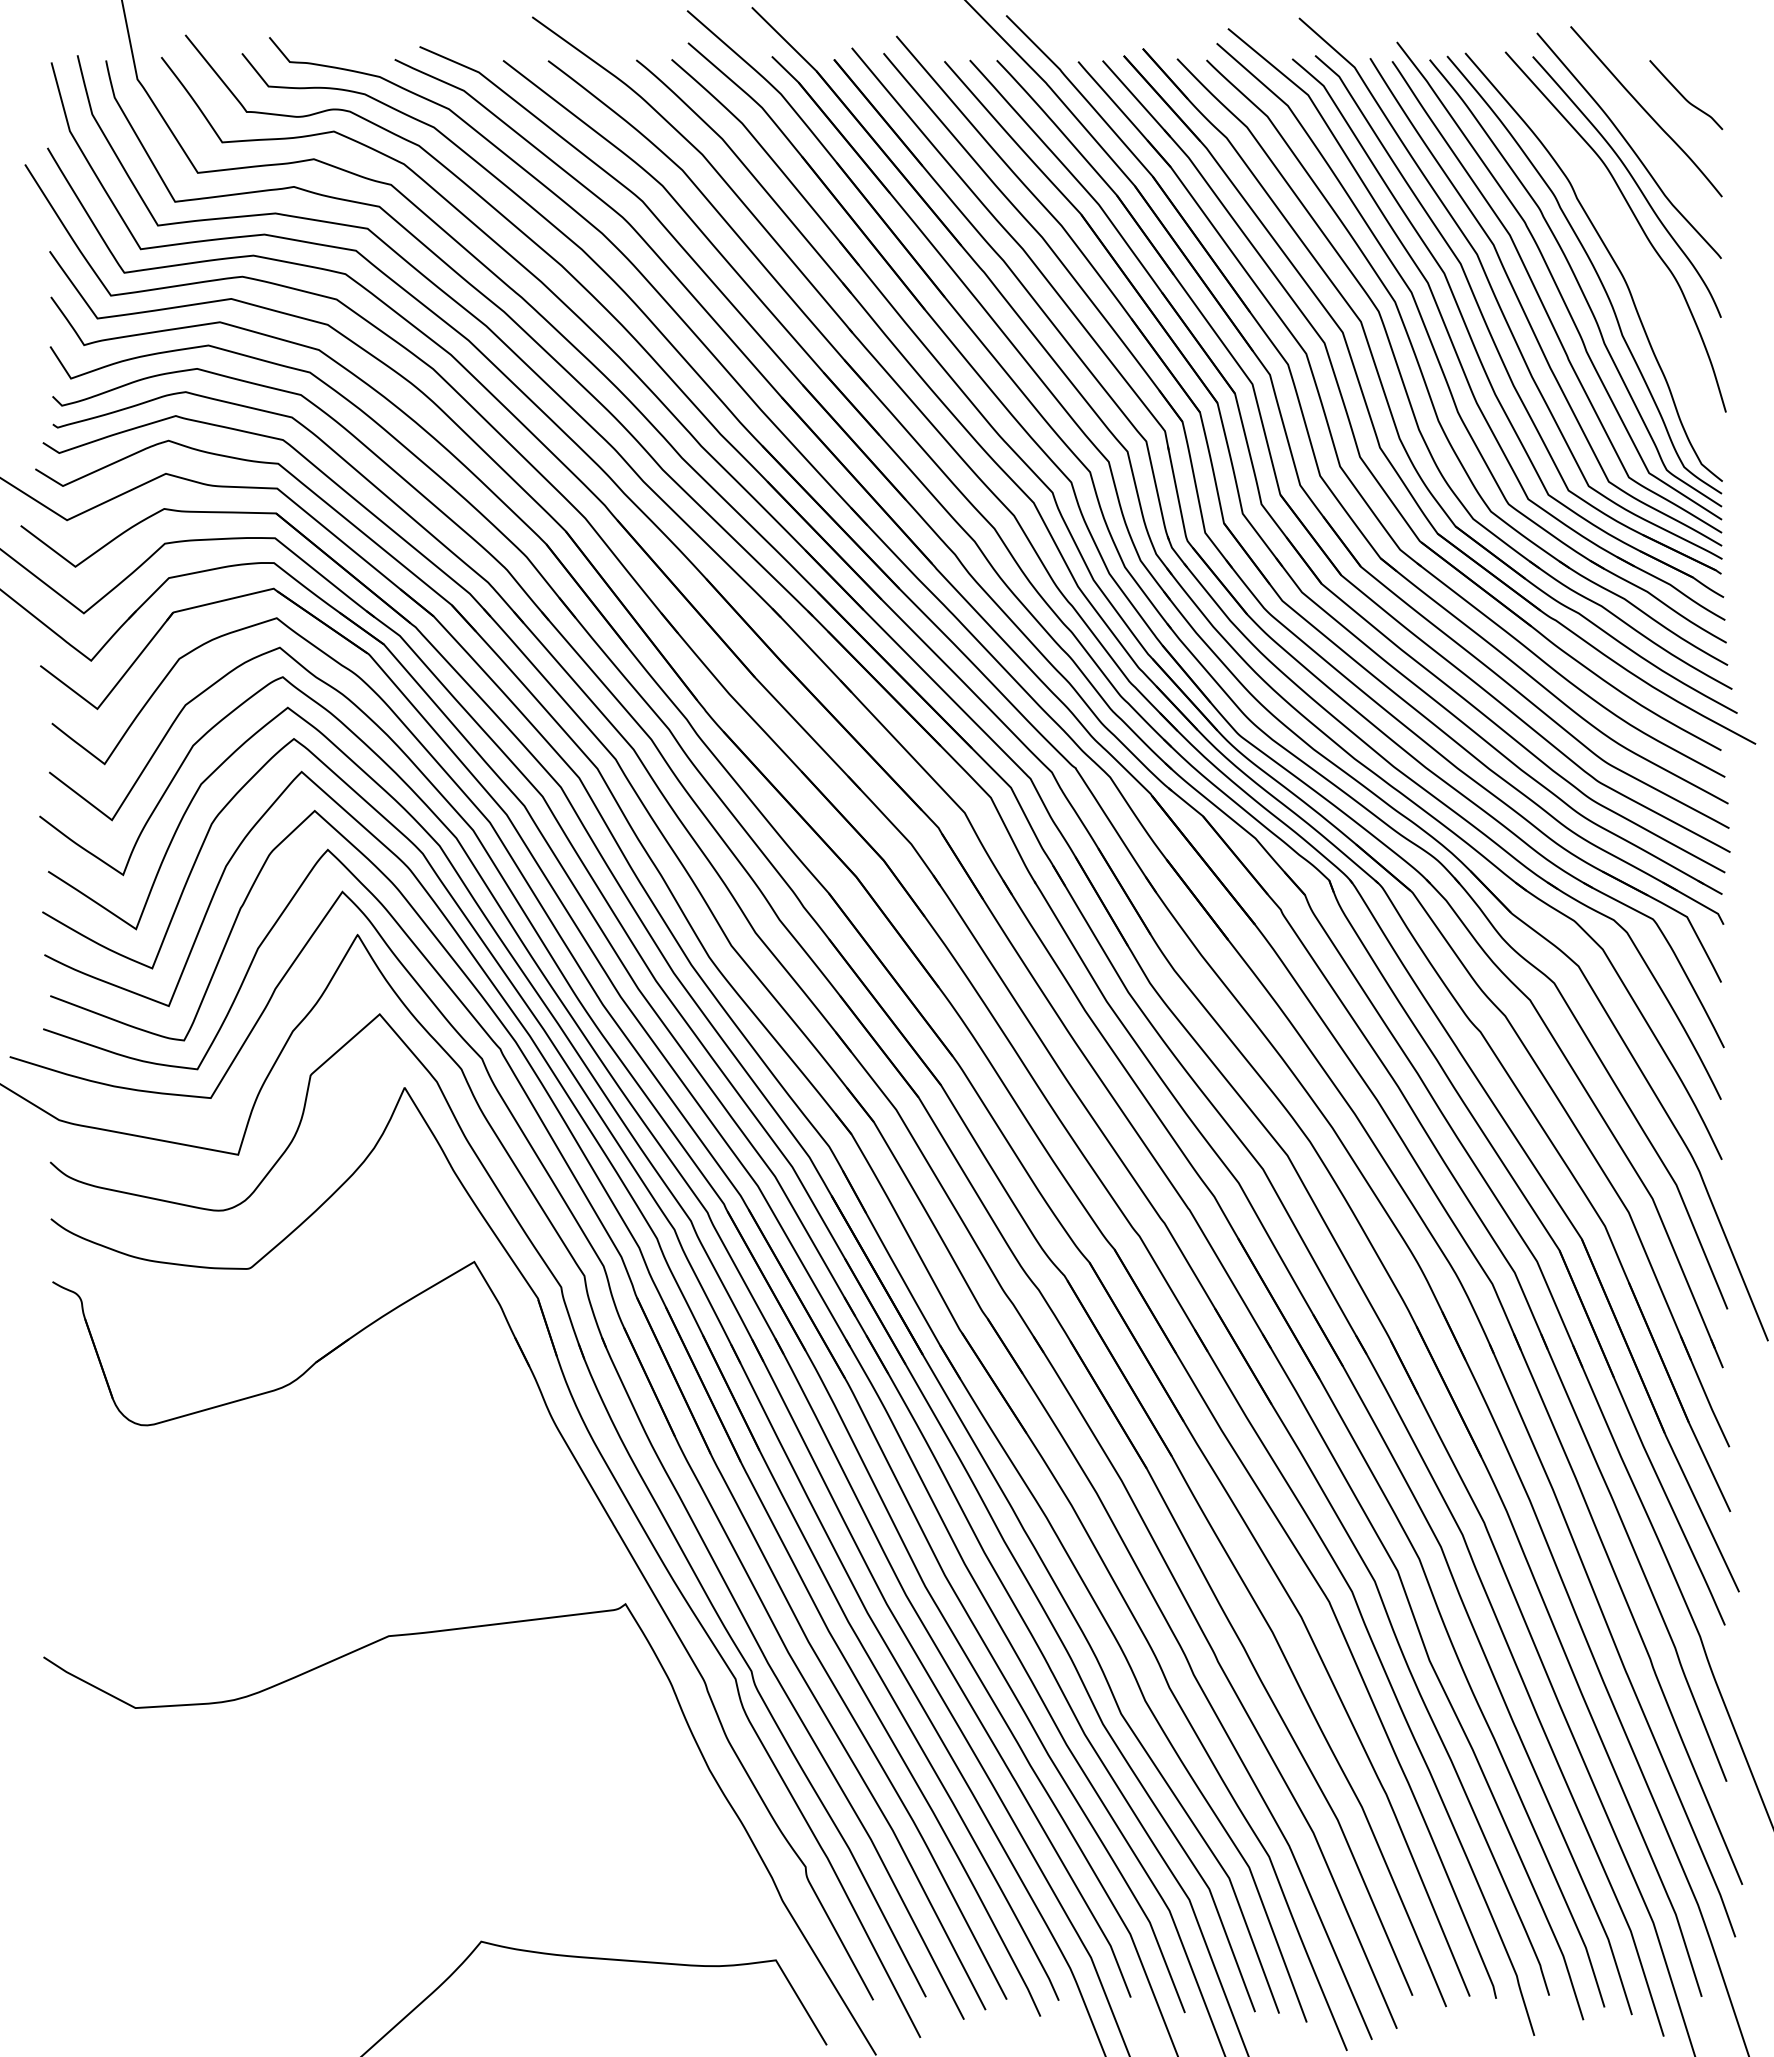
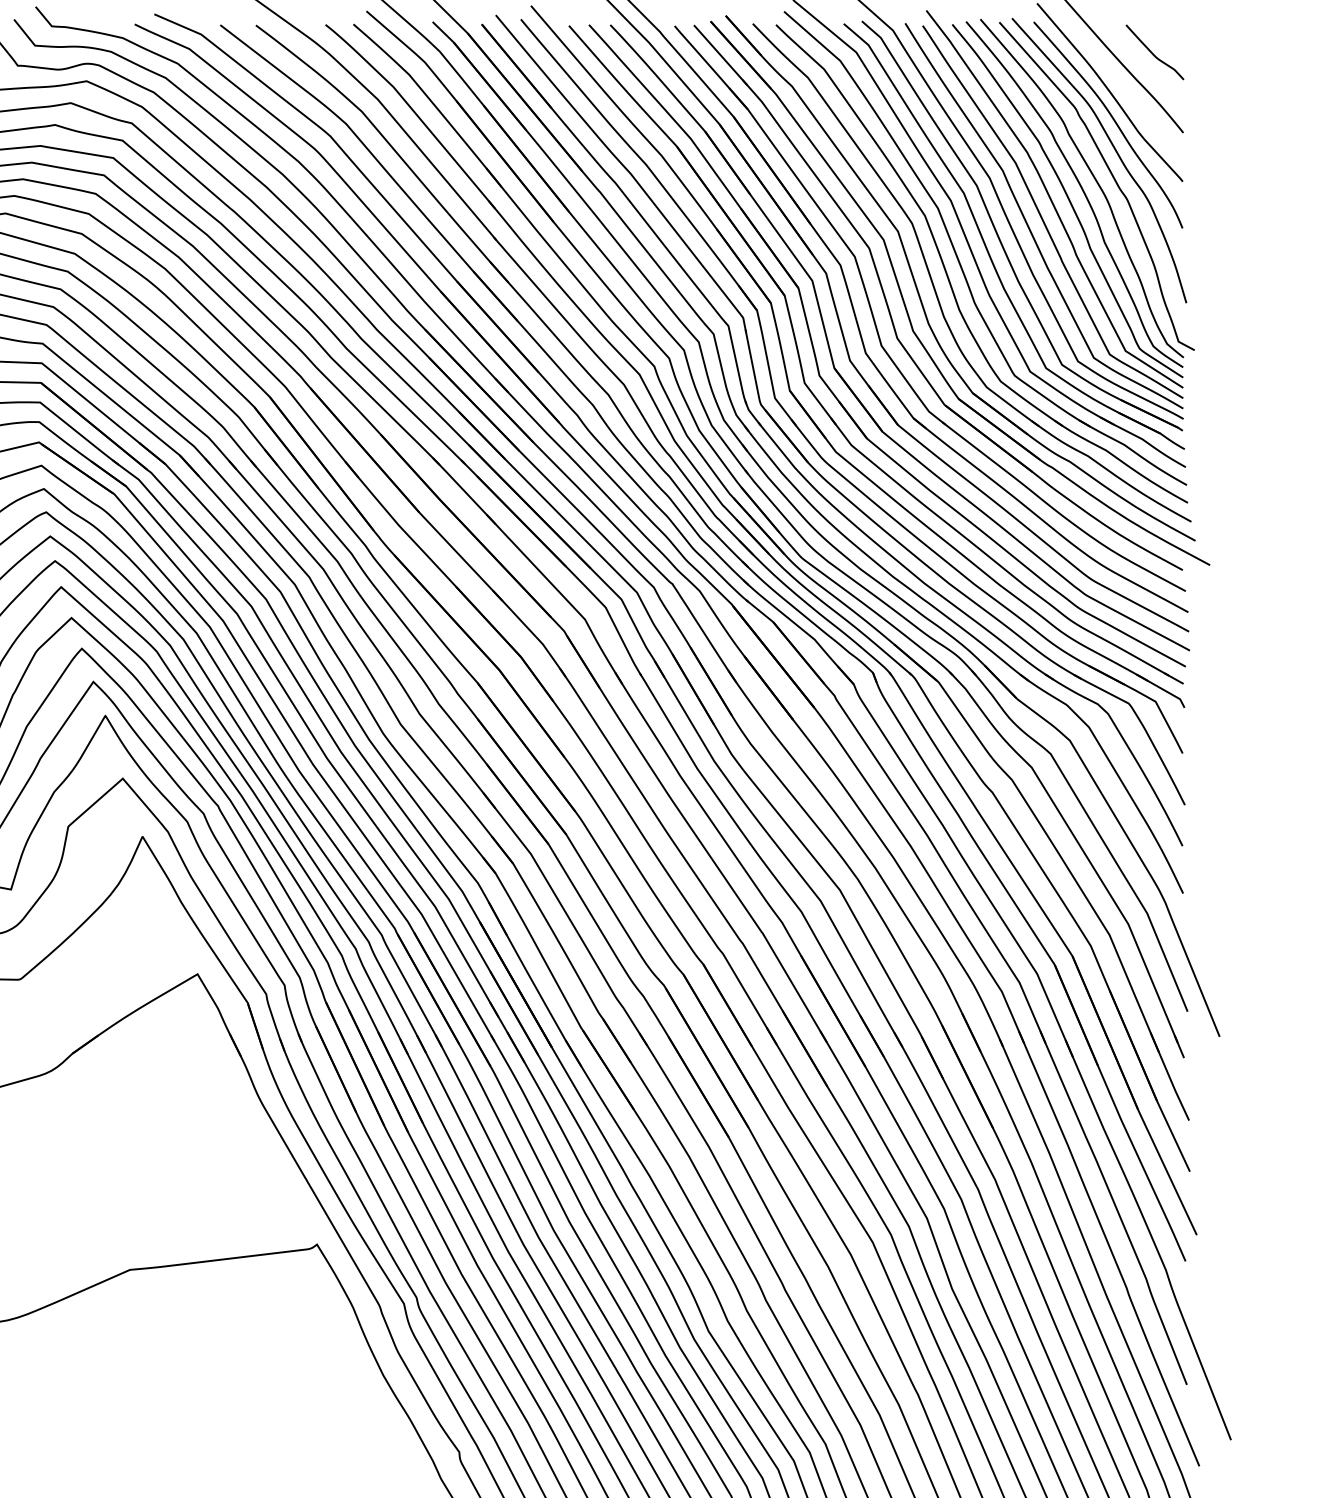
curve: (1632, 253) -> (1112, 177), added

